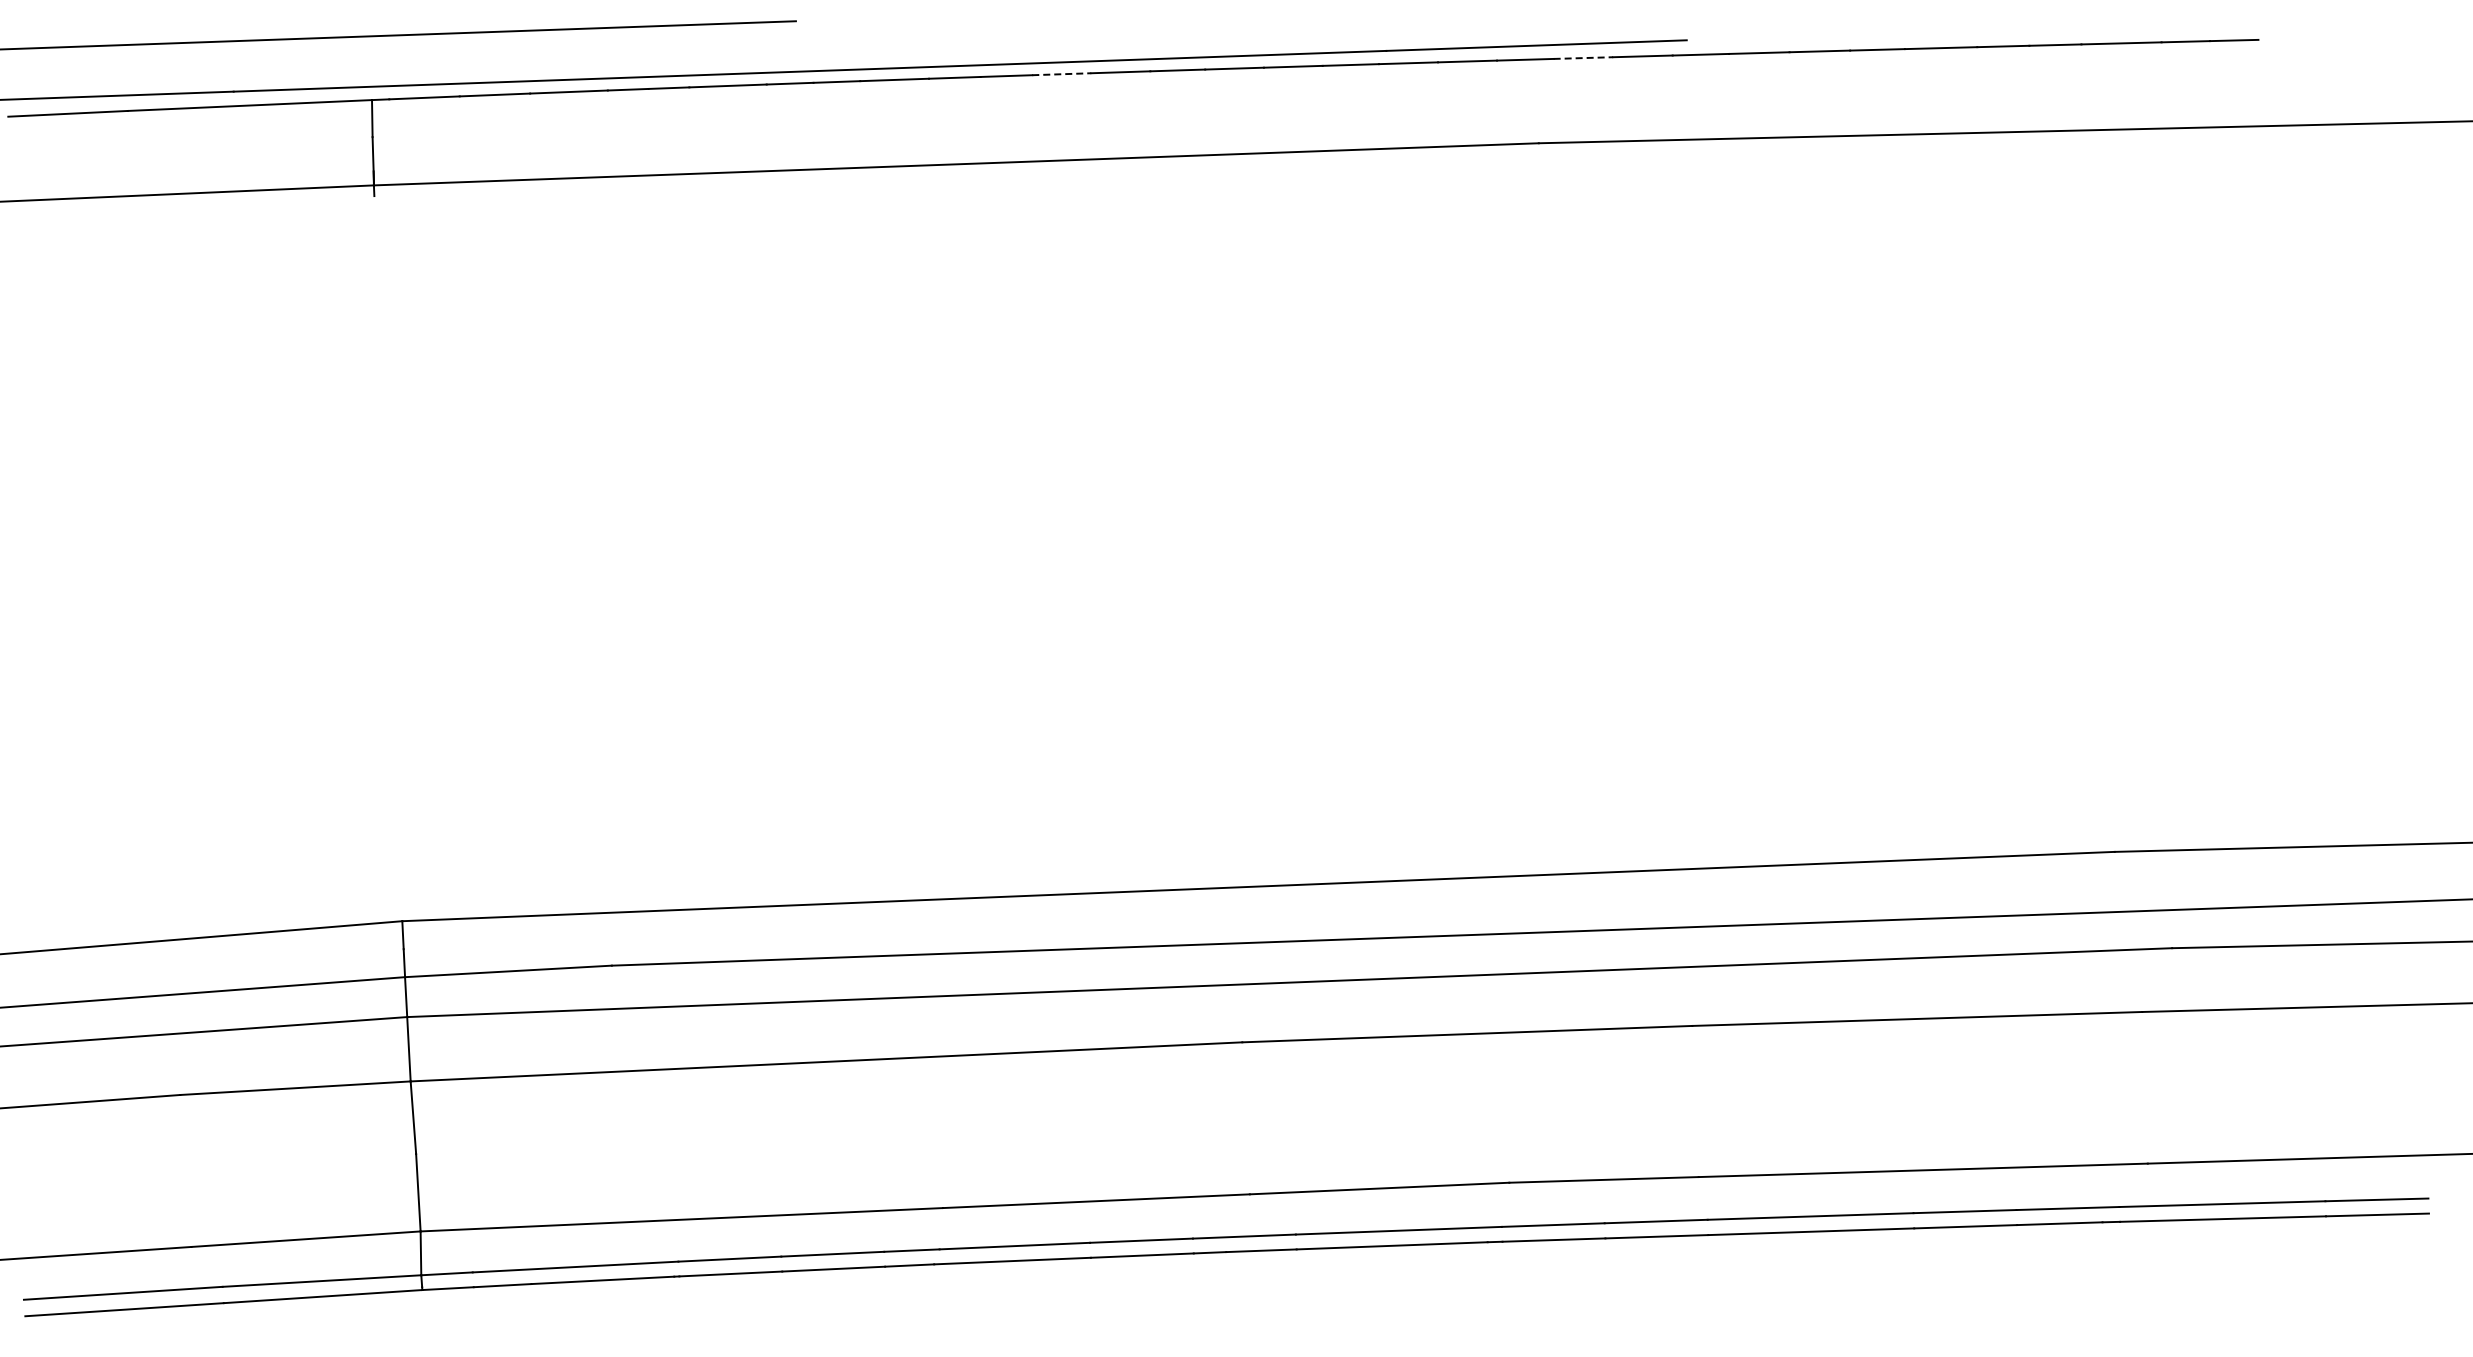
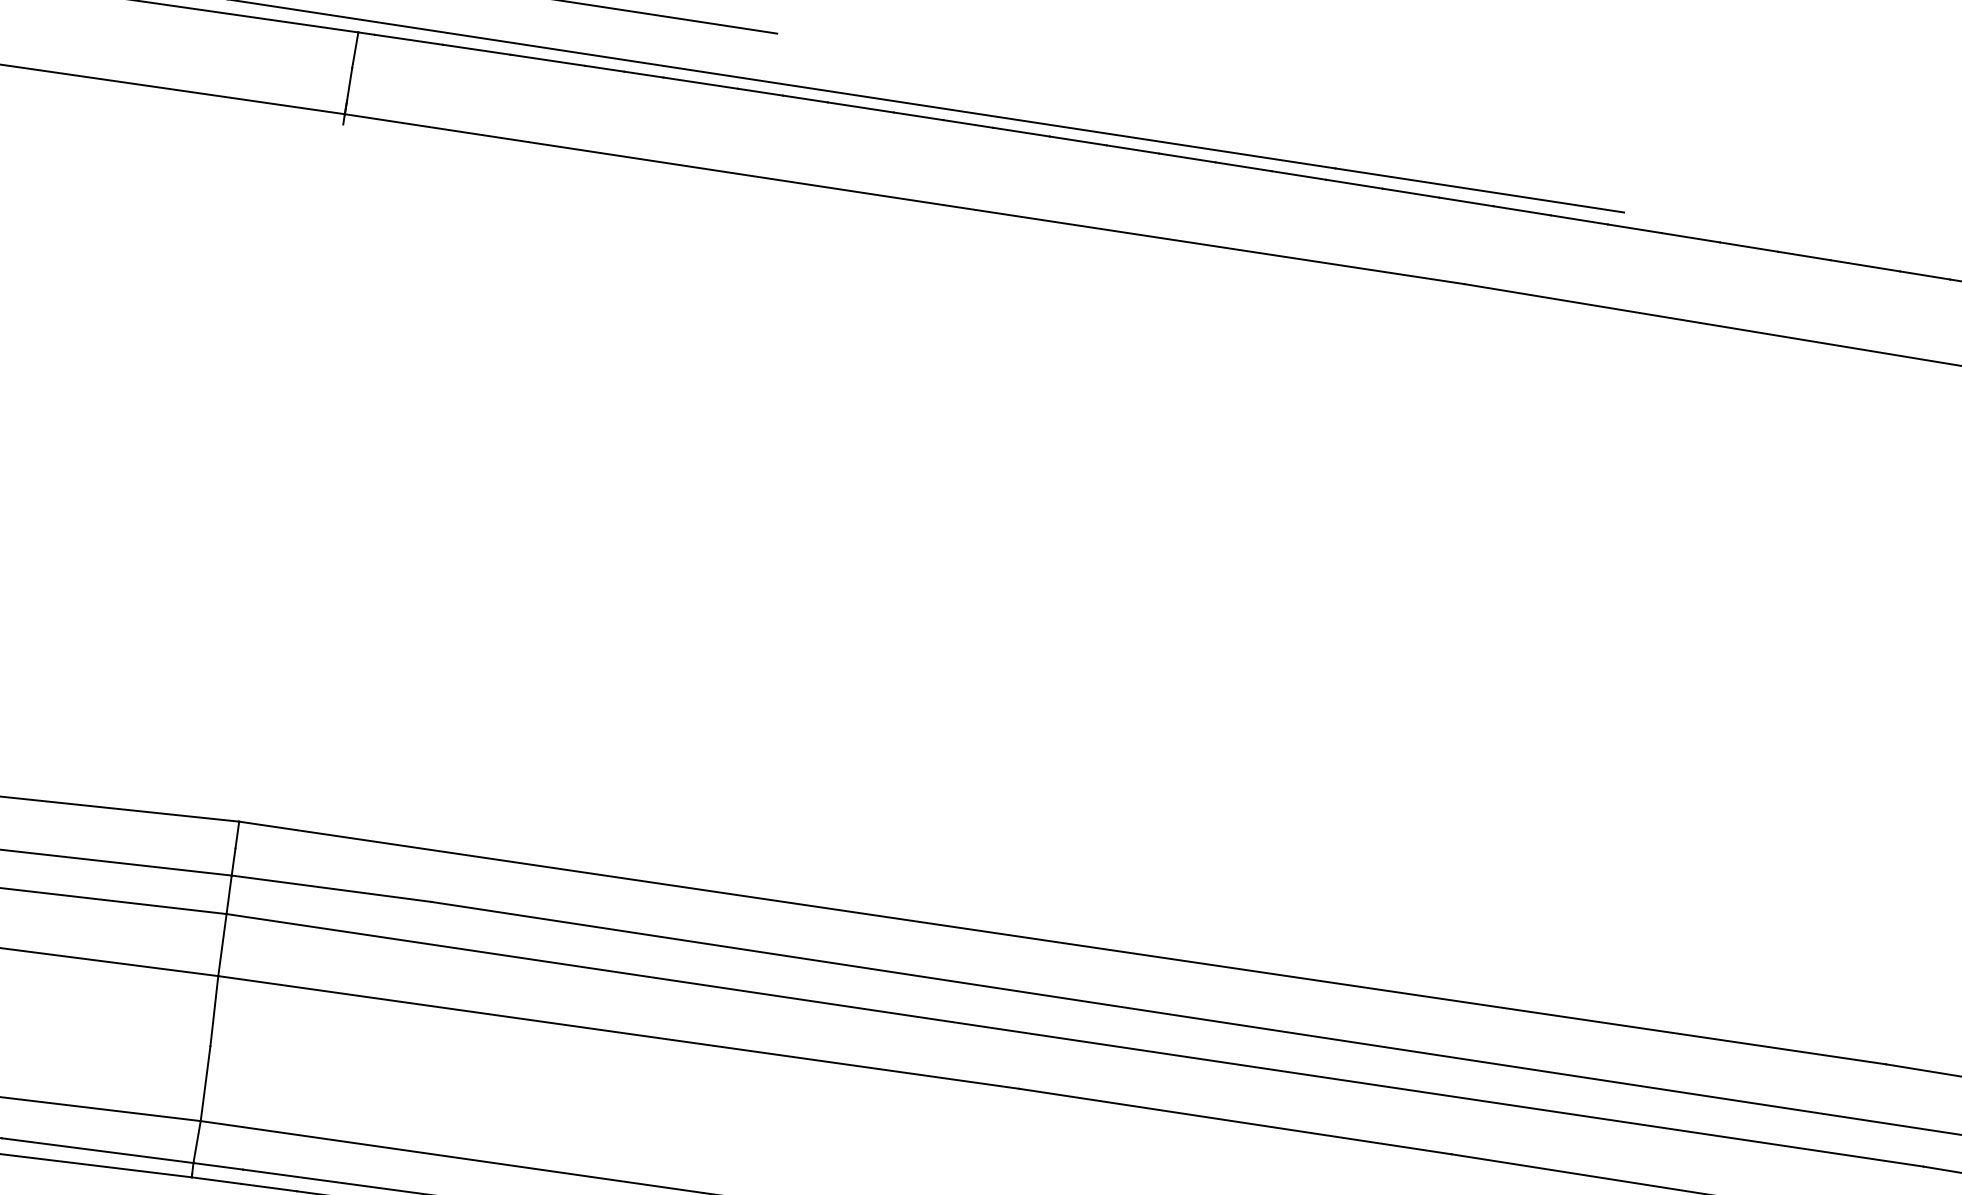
line: (1583, 58) -> (1522, 211), dashed -> solid
line: (1061, 74) -> (1021, 132), dashed -> solid

